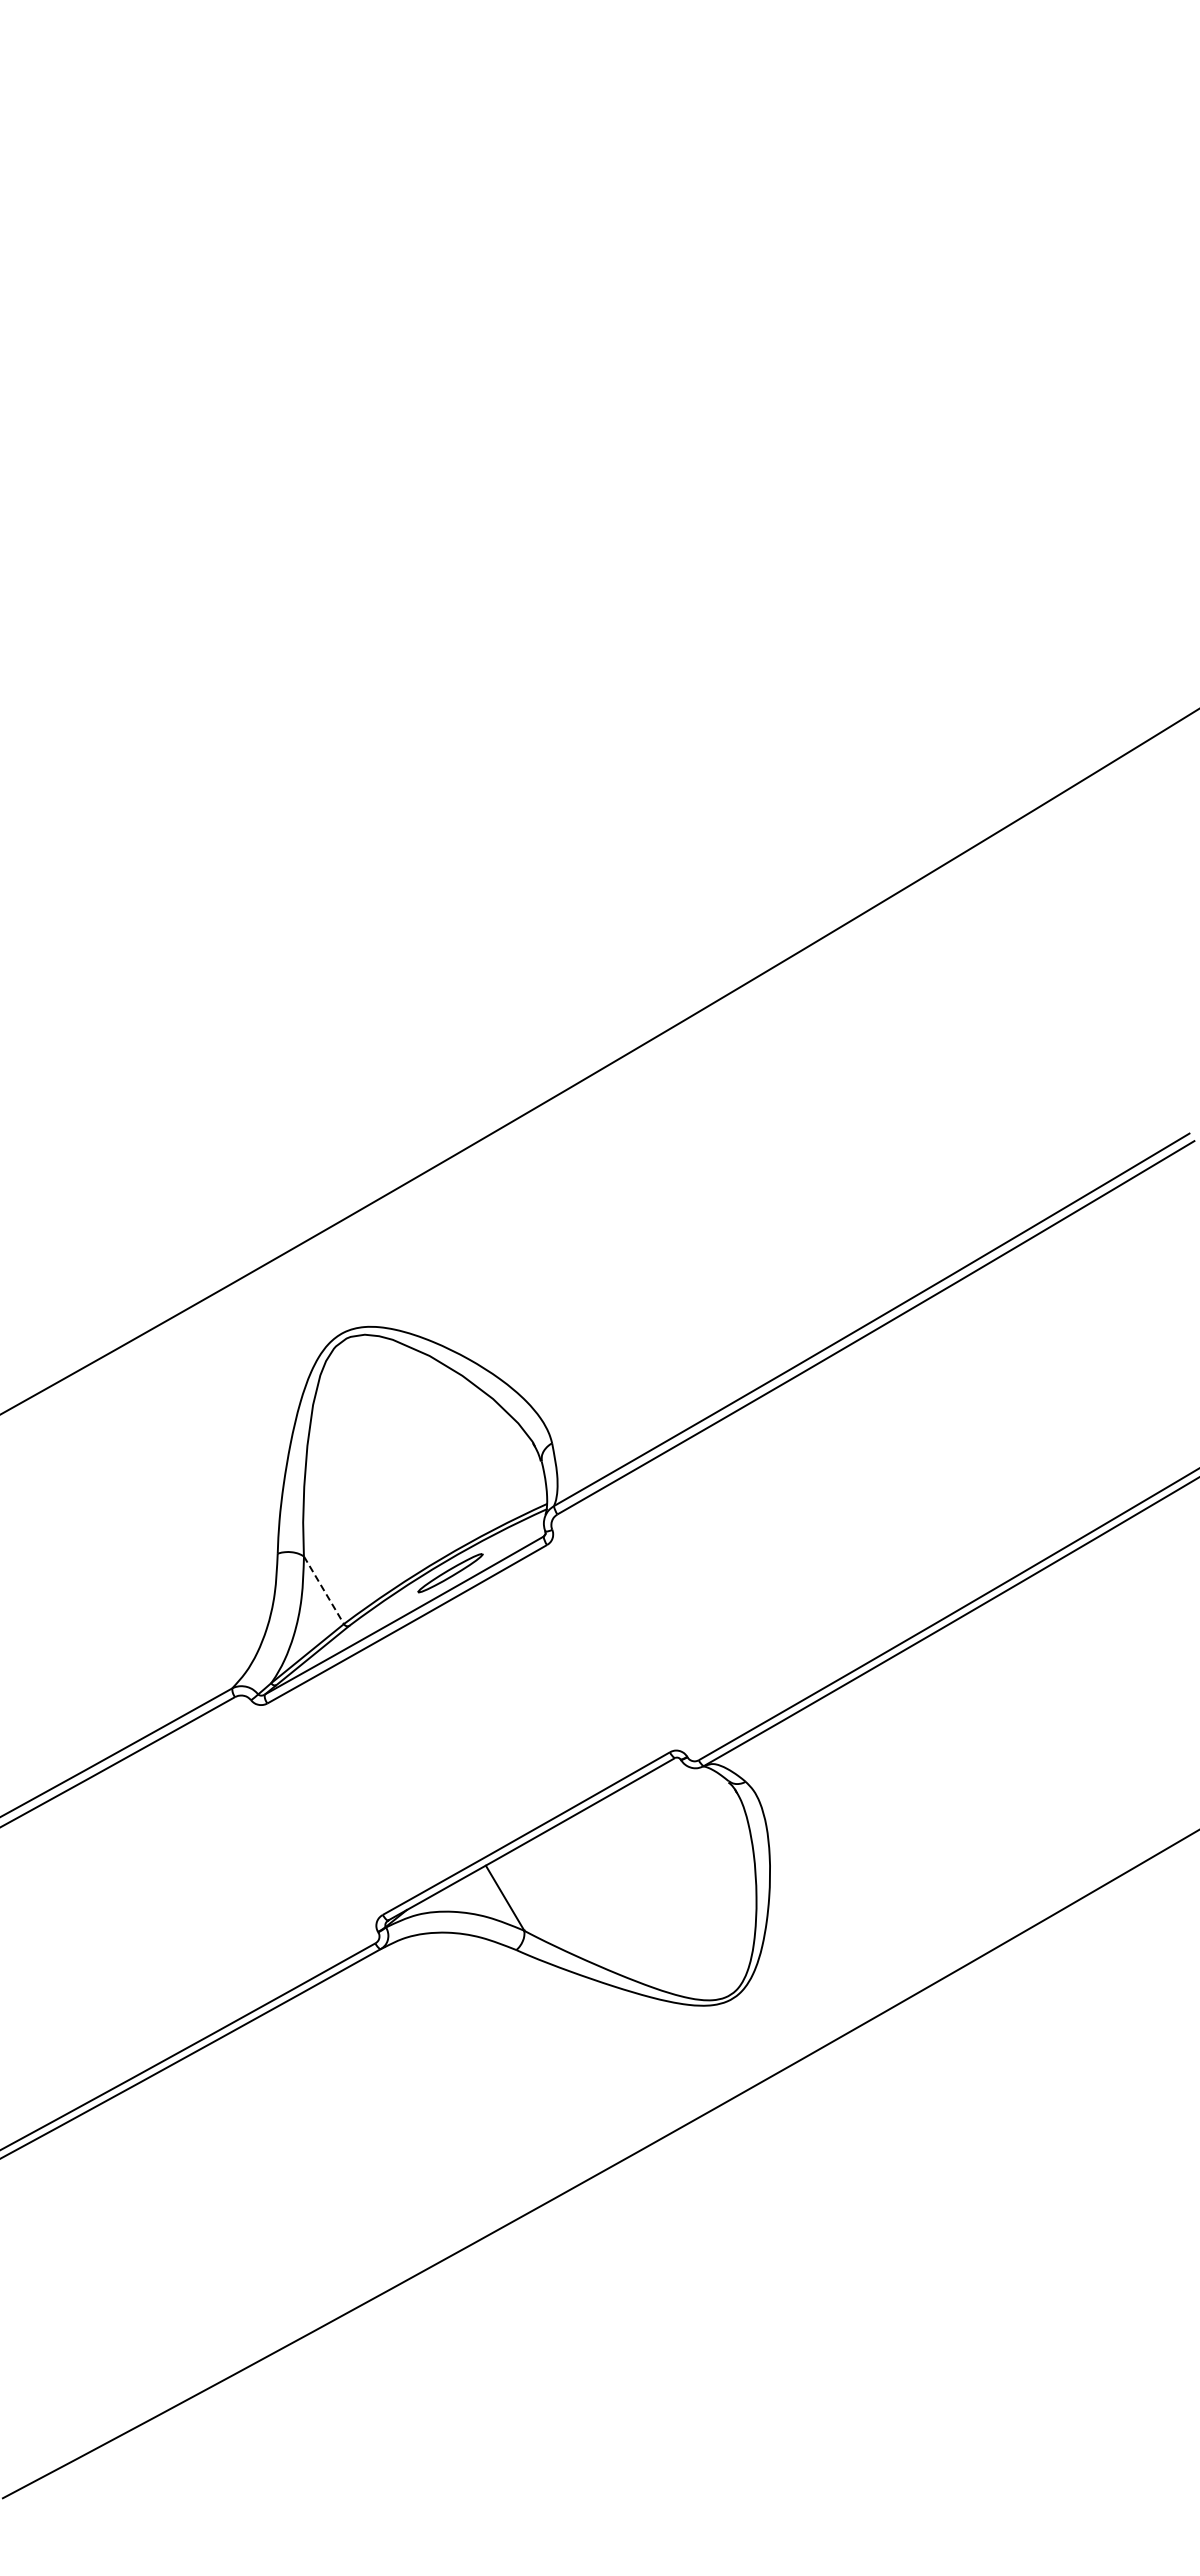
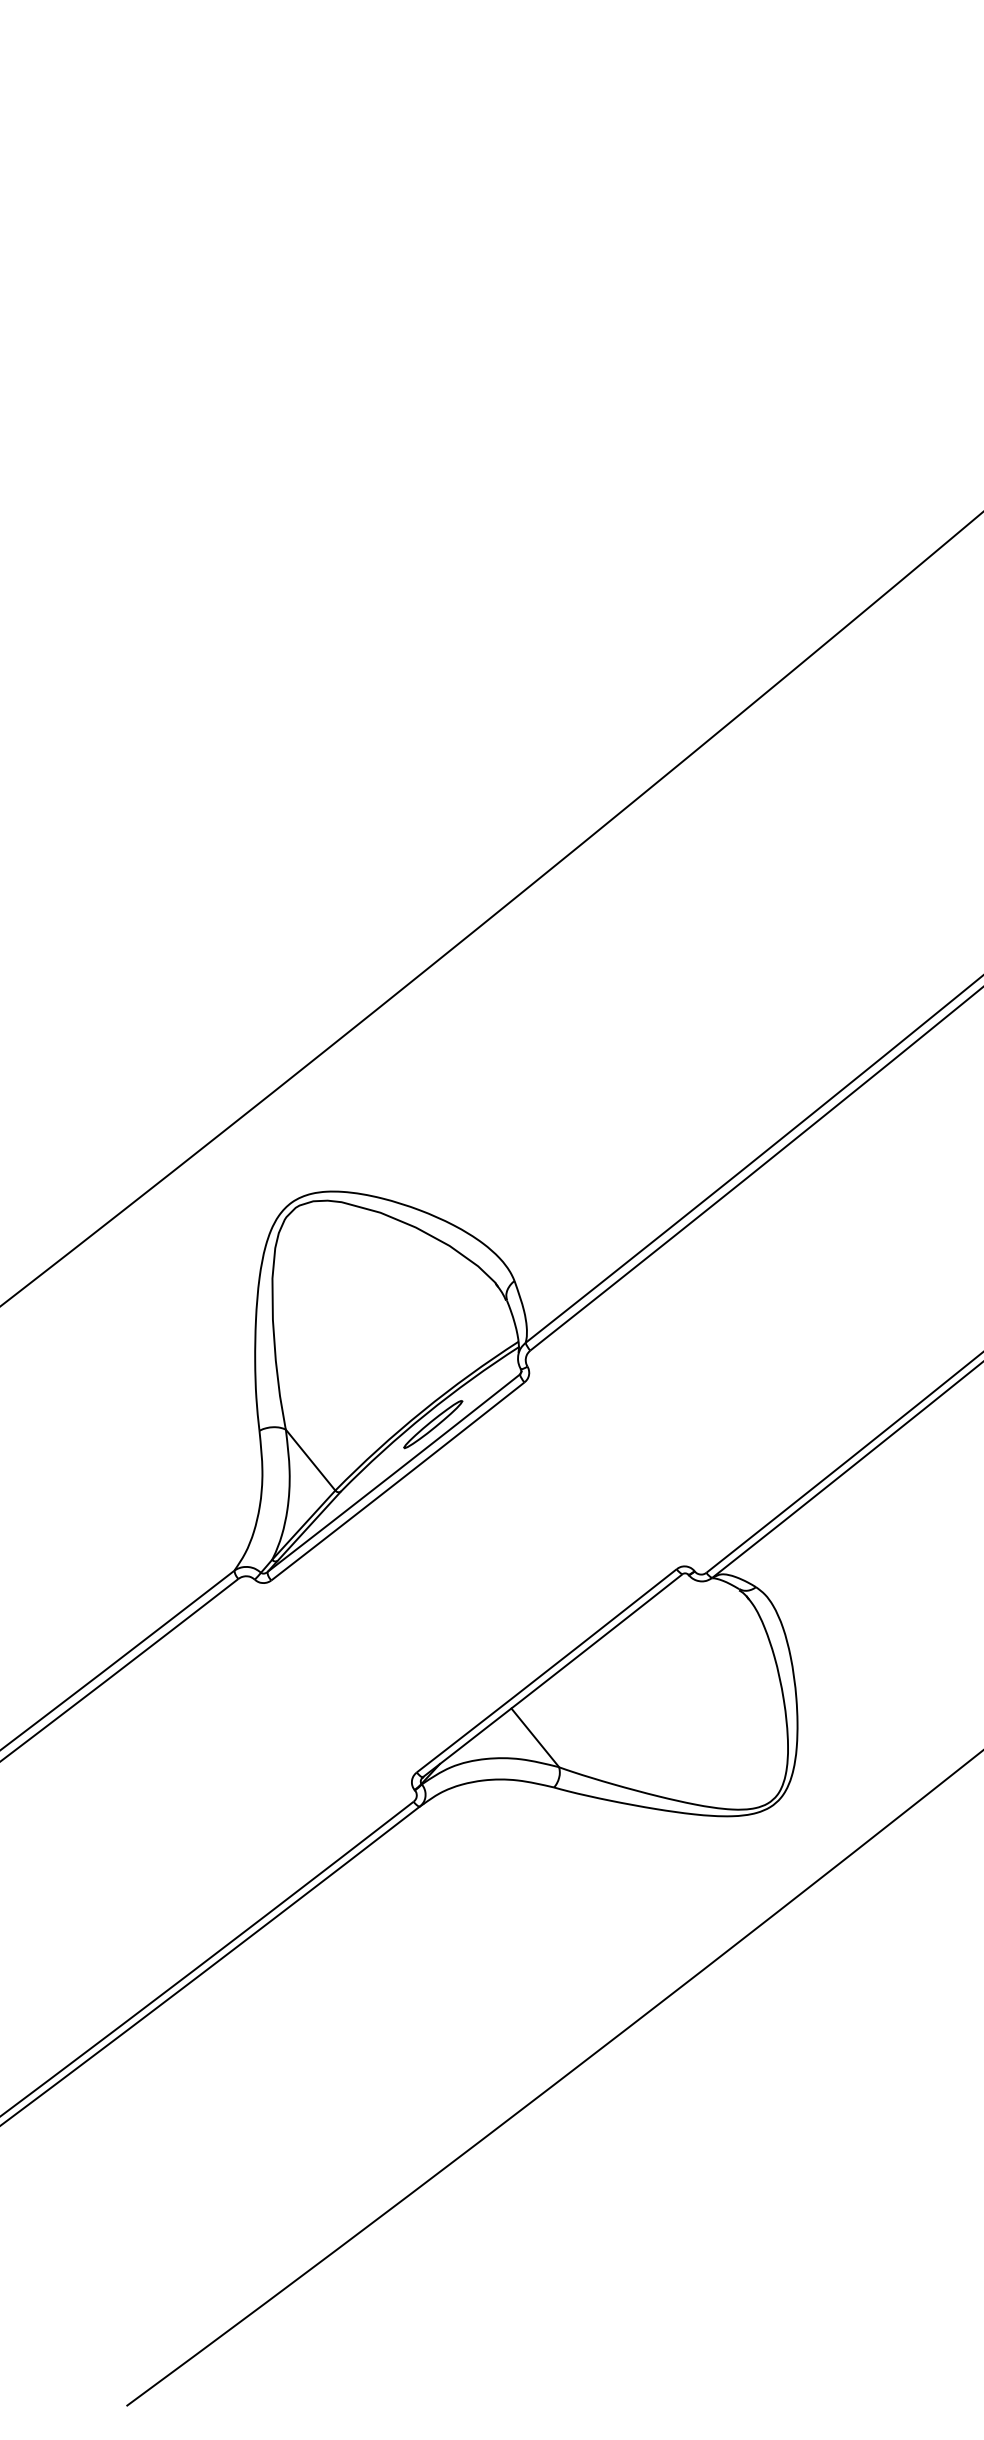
line: (324, 1590) -> (311, 1460), dashed -> solid

